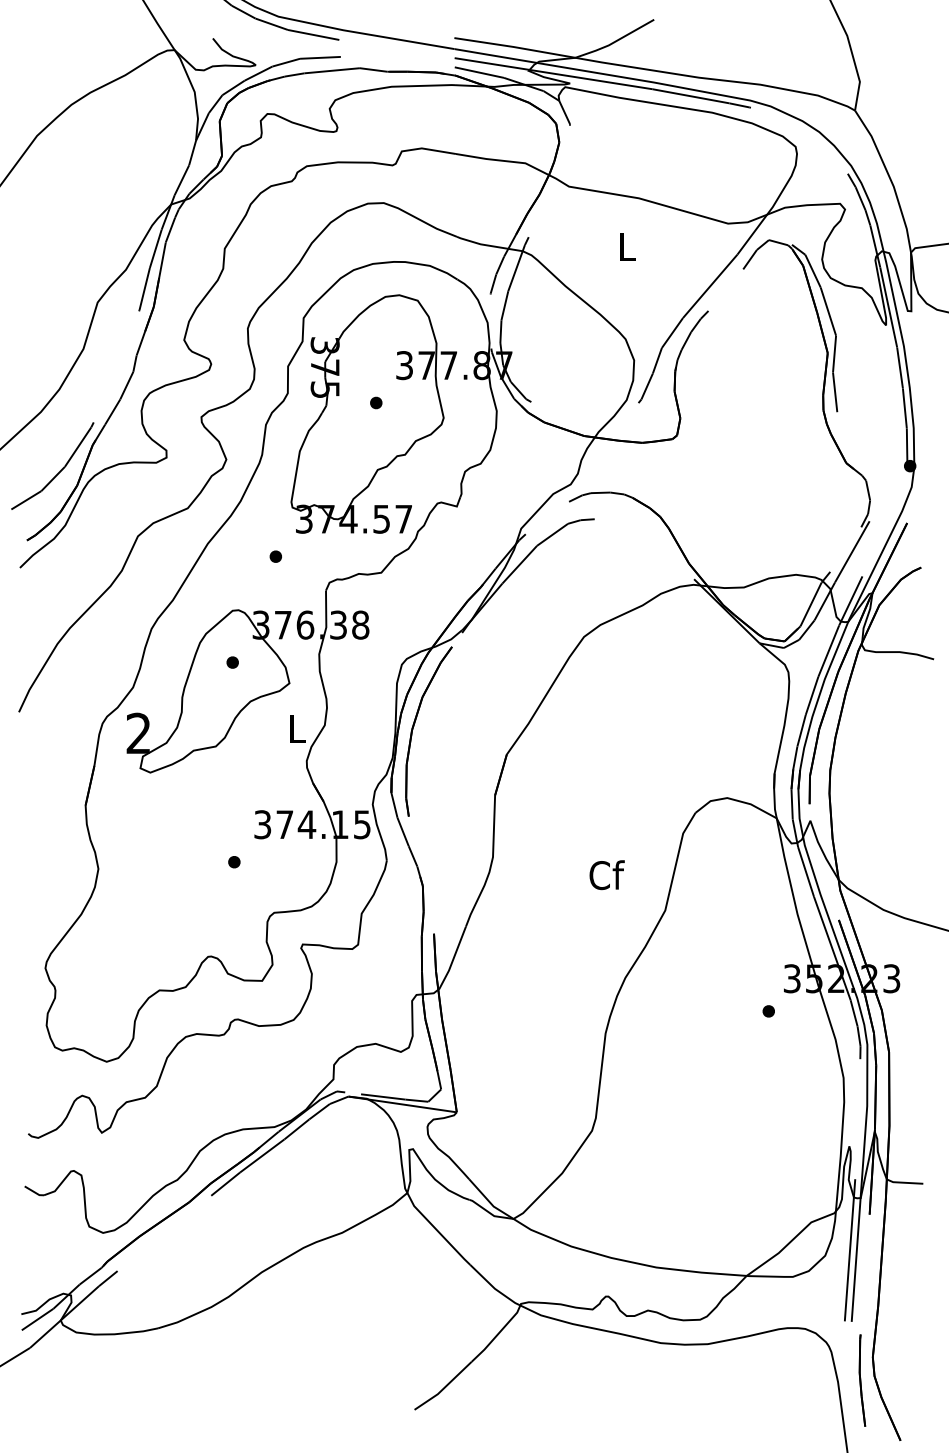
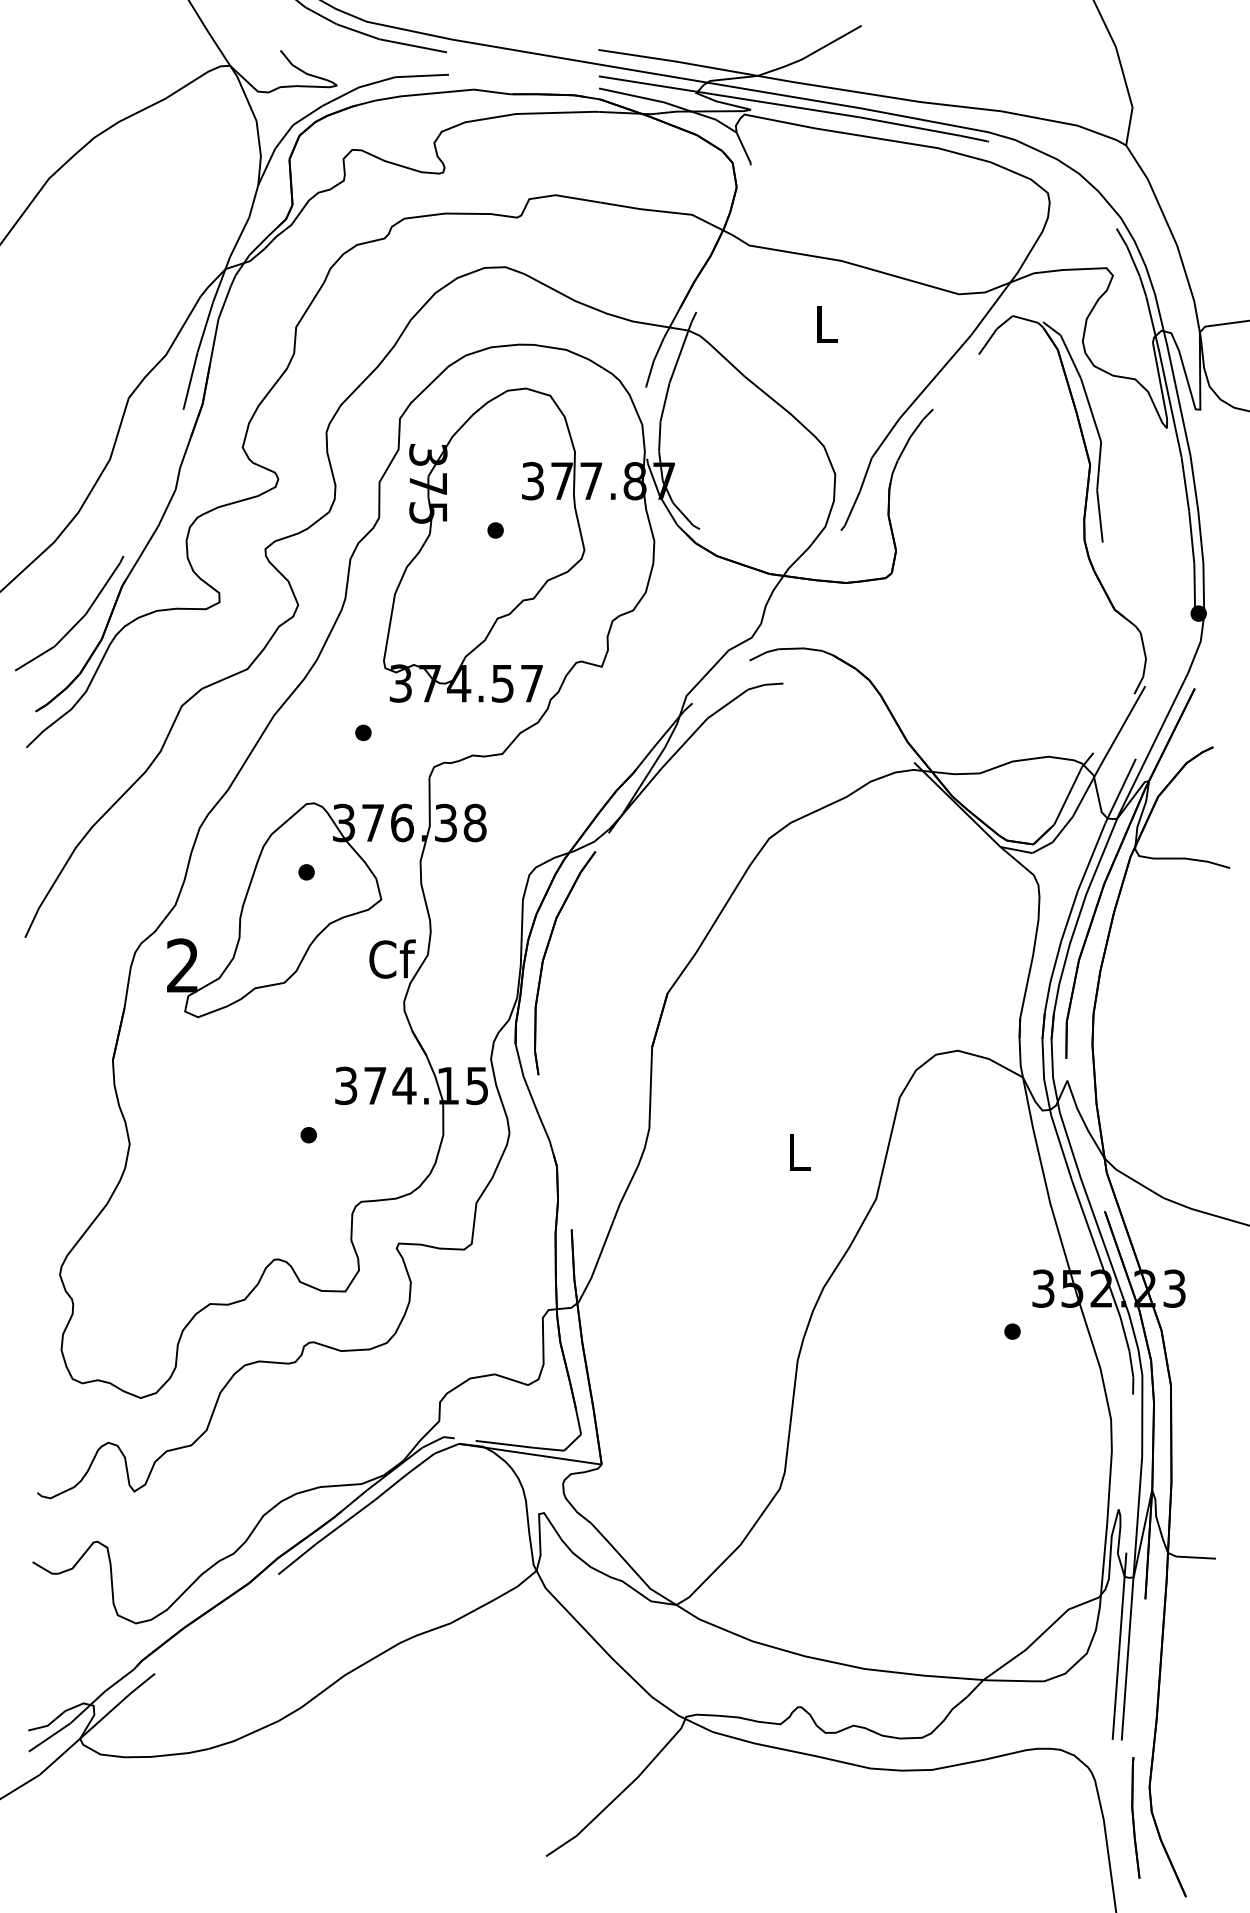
text: (297, 728) -> (391, 959), L -> Cf
text: (606, 875) -> (798, 1152), Cf -> L

